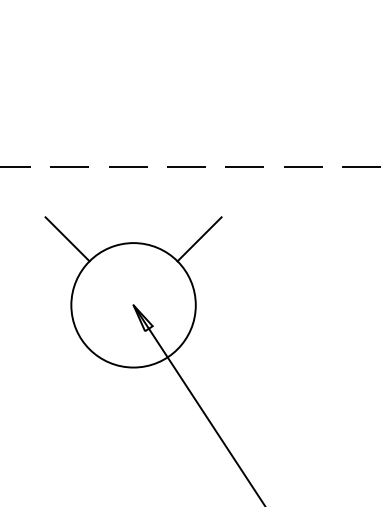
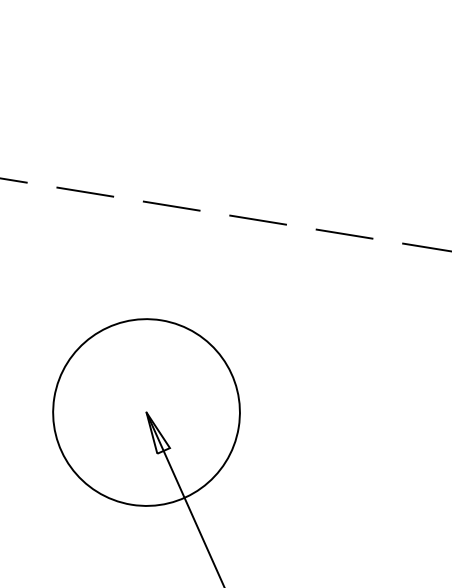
line: (67, 239) -> (64, 299), removed
line: (199, 239) -> (259, 330), removed

